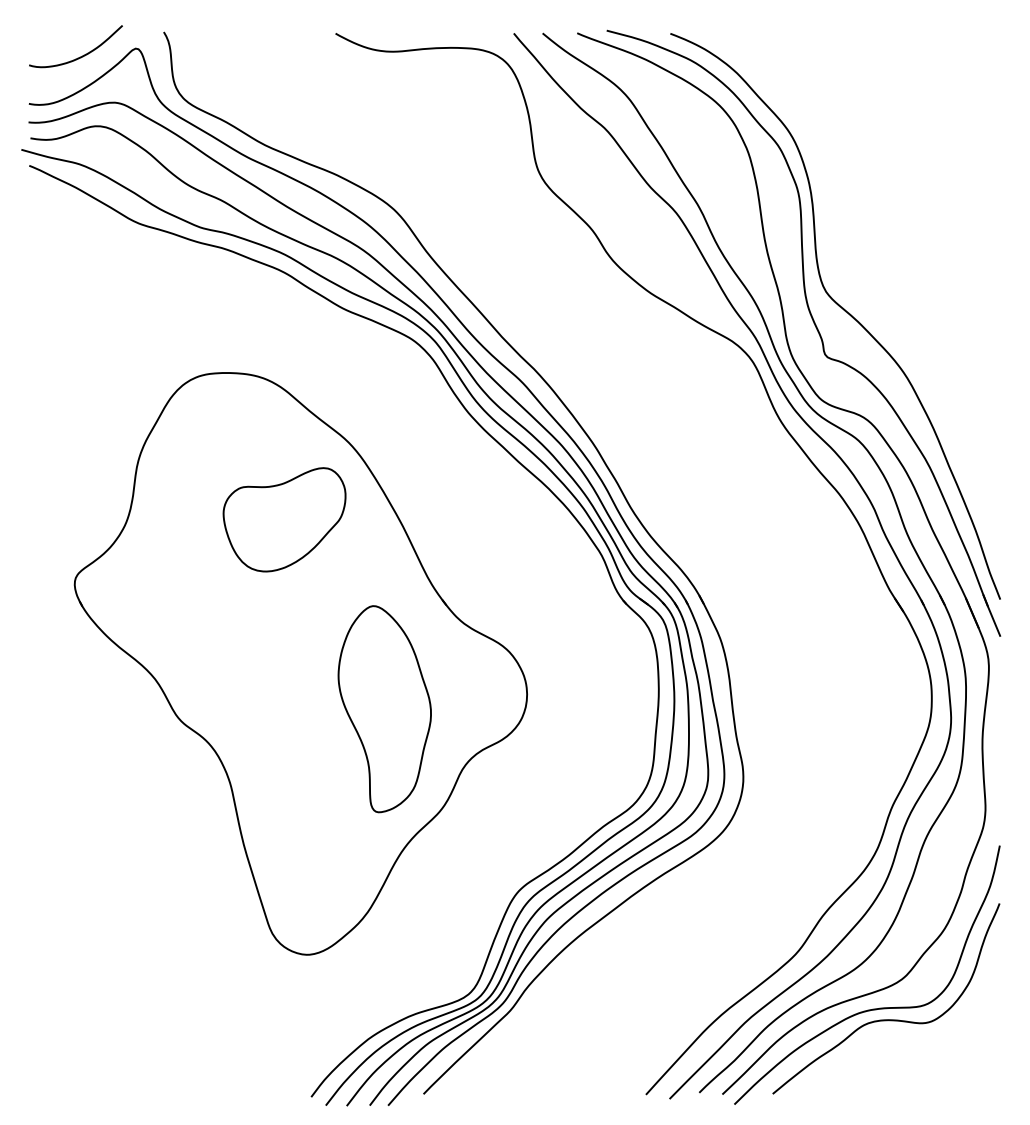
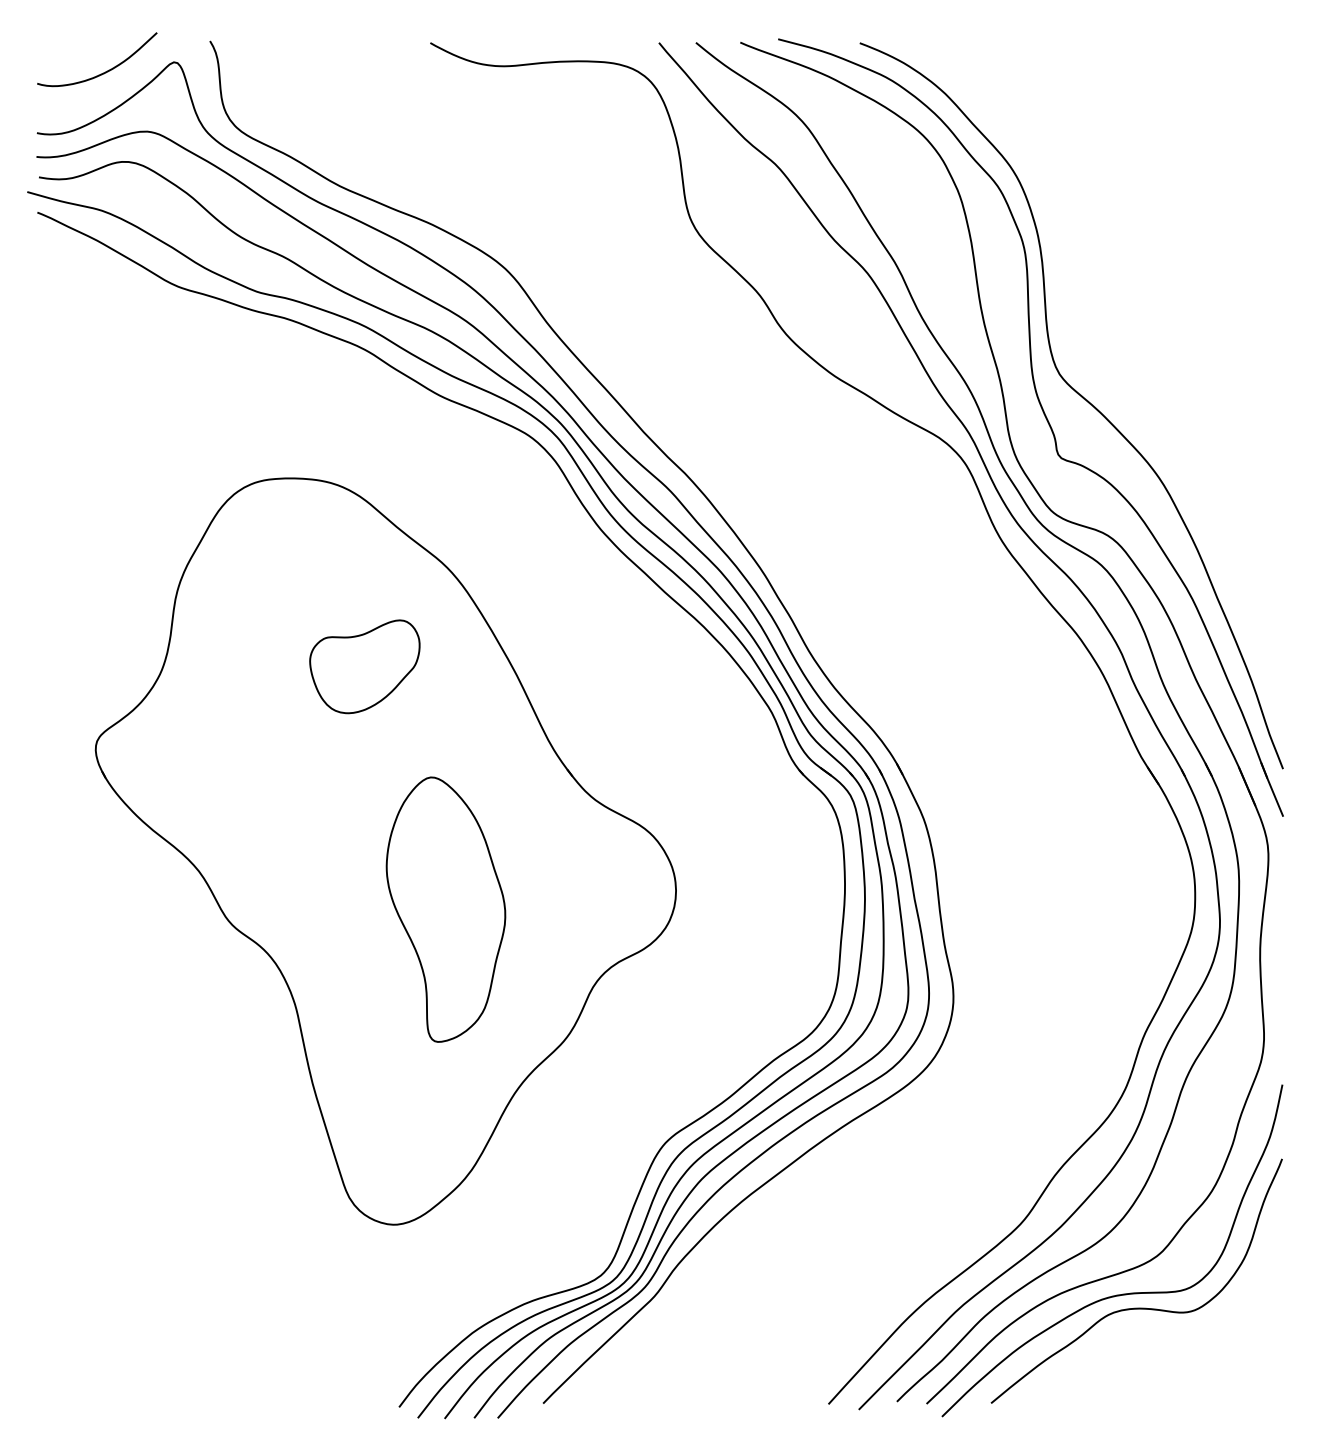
part: (284, 519) -> (364, 666), size x0.7
part: (384, 709) -> (445, 910), moved

